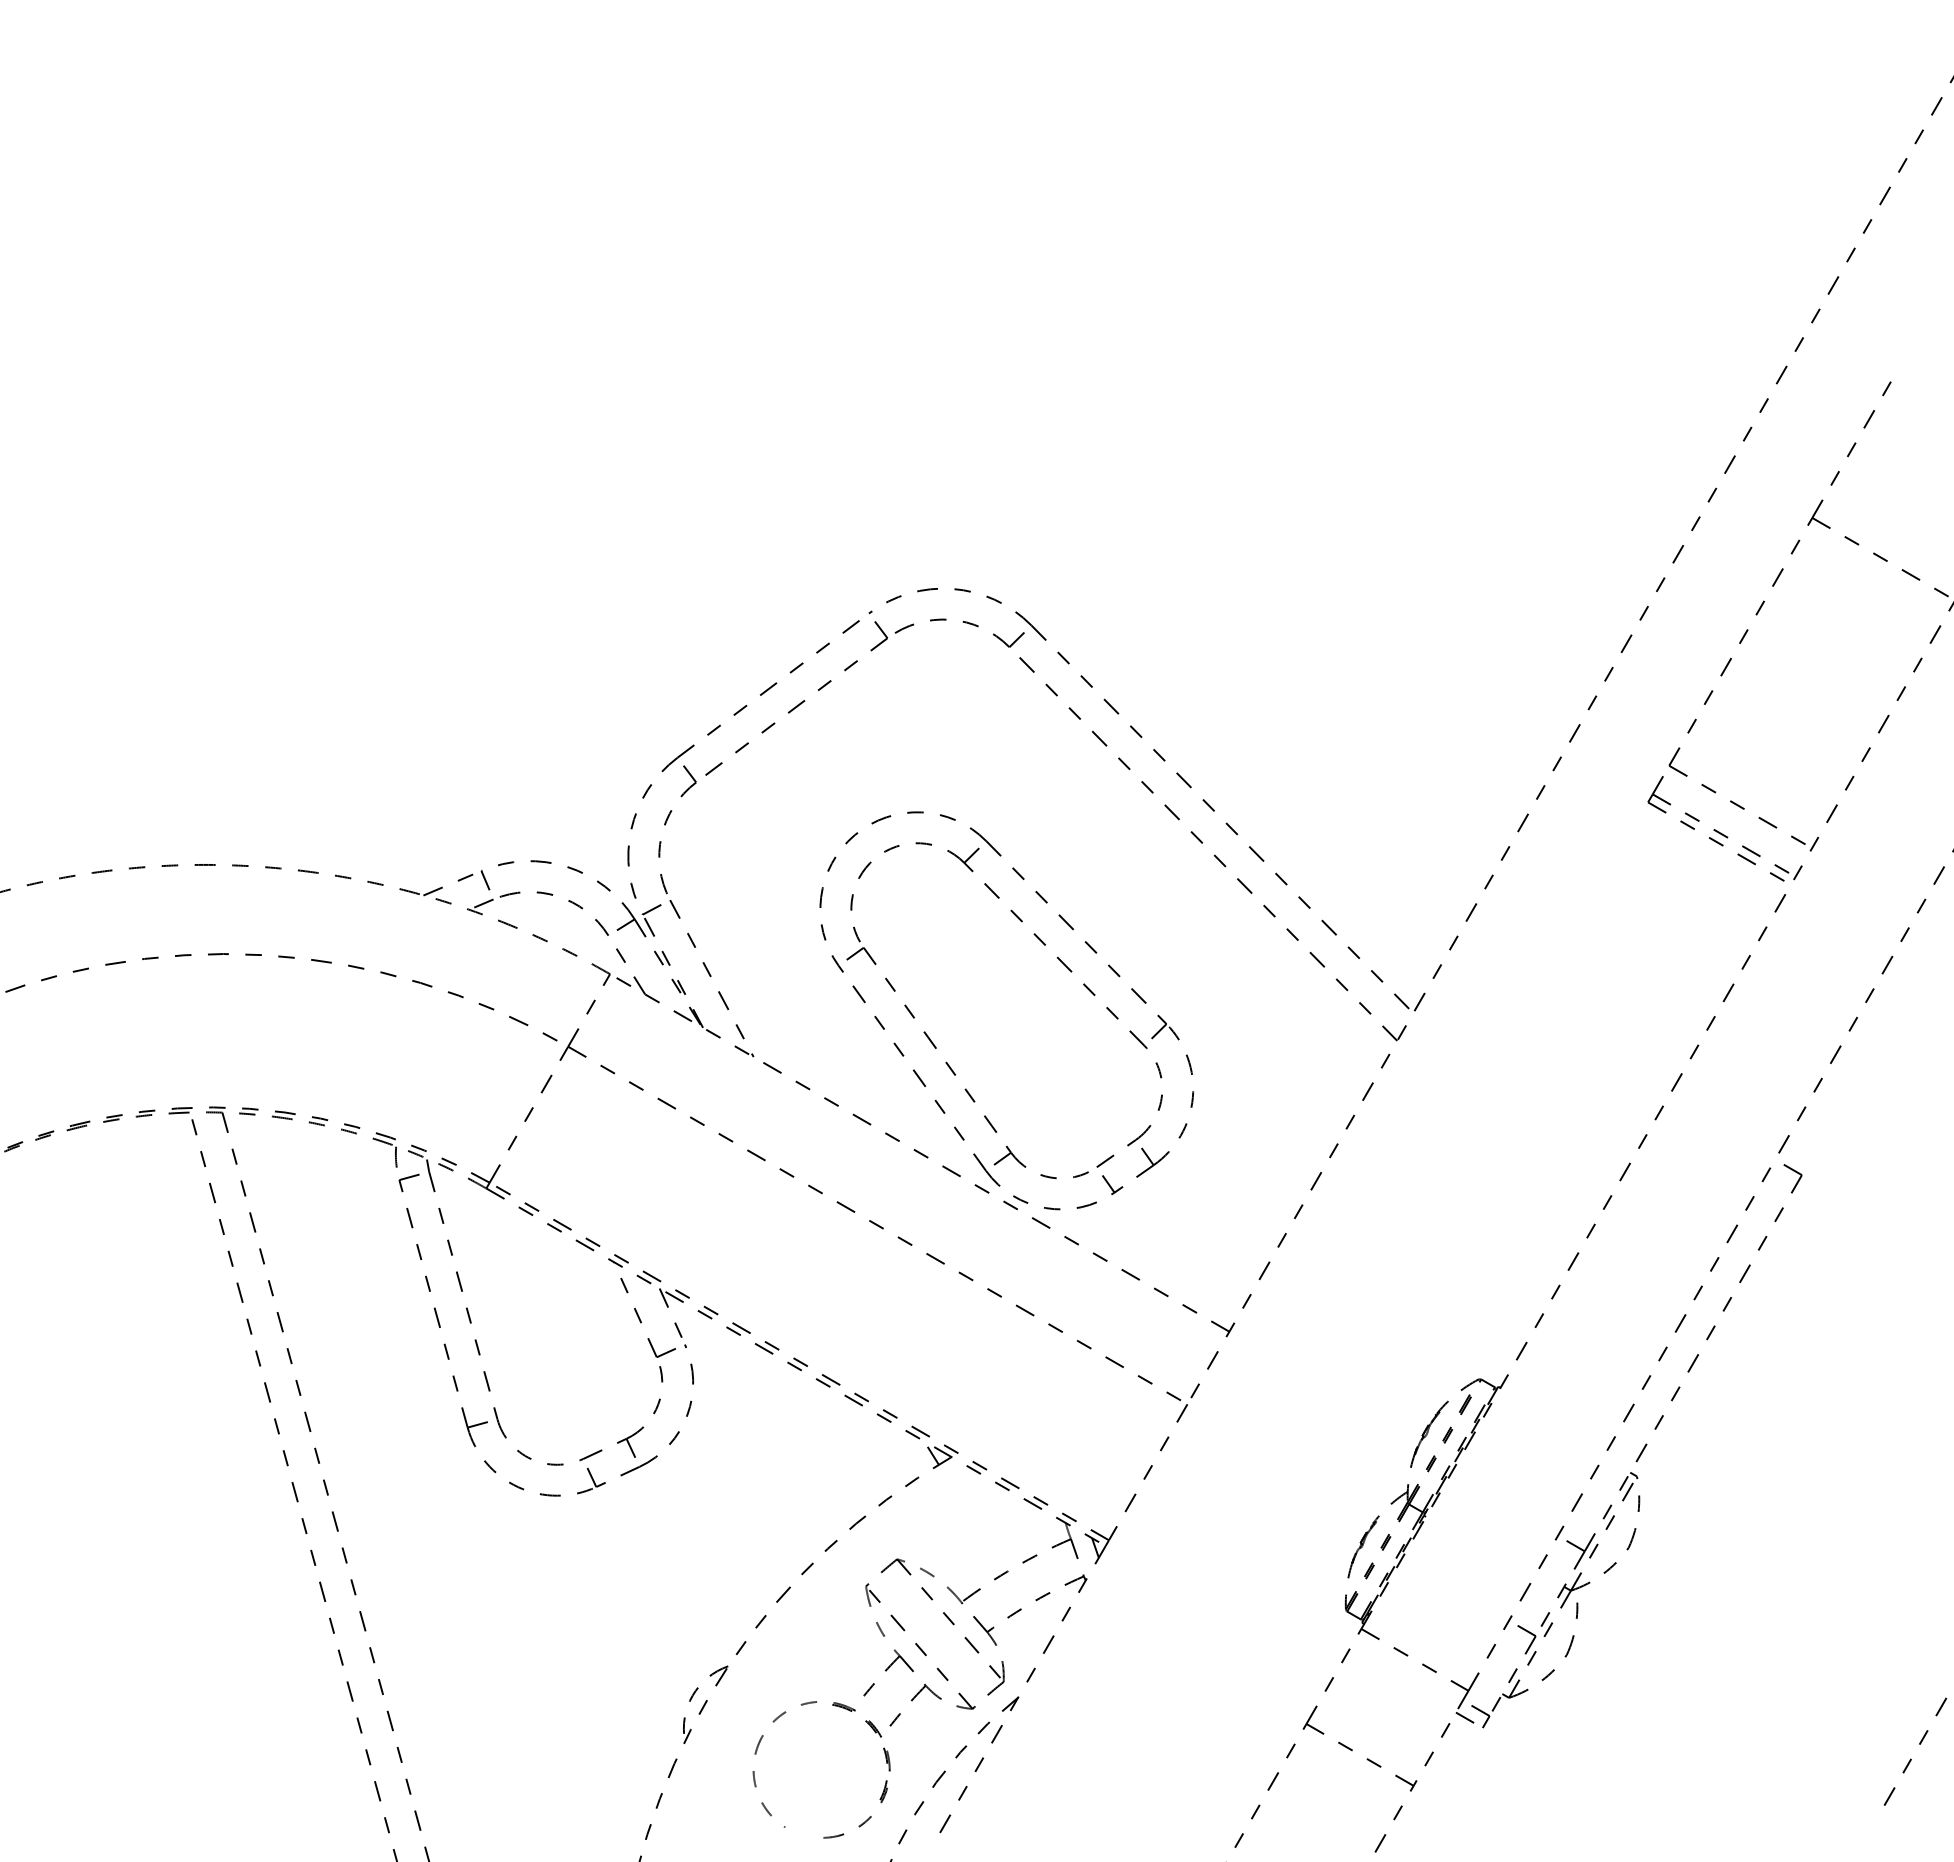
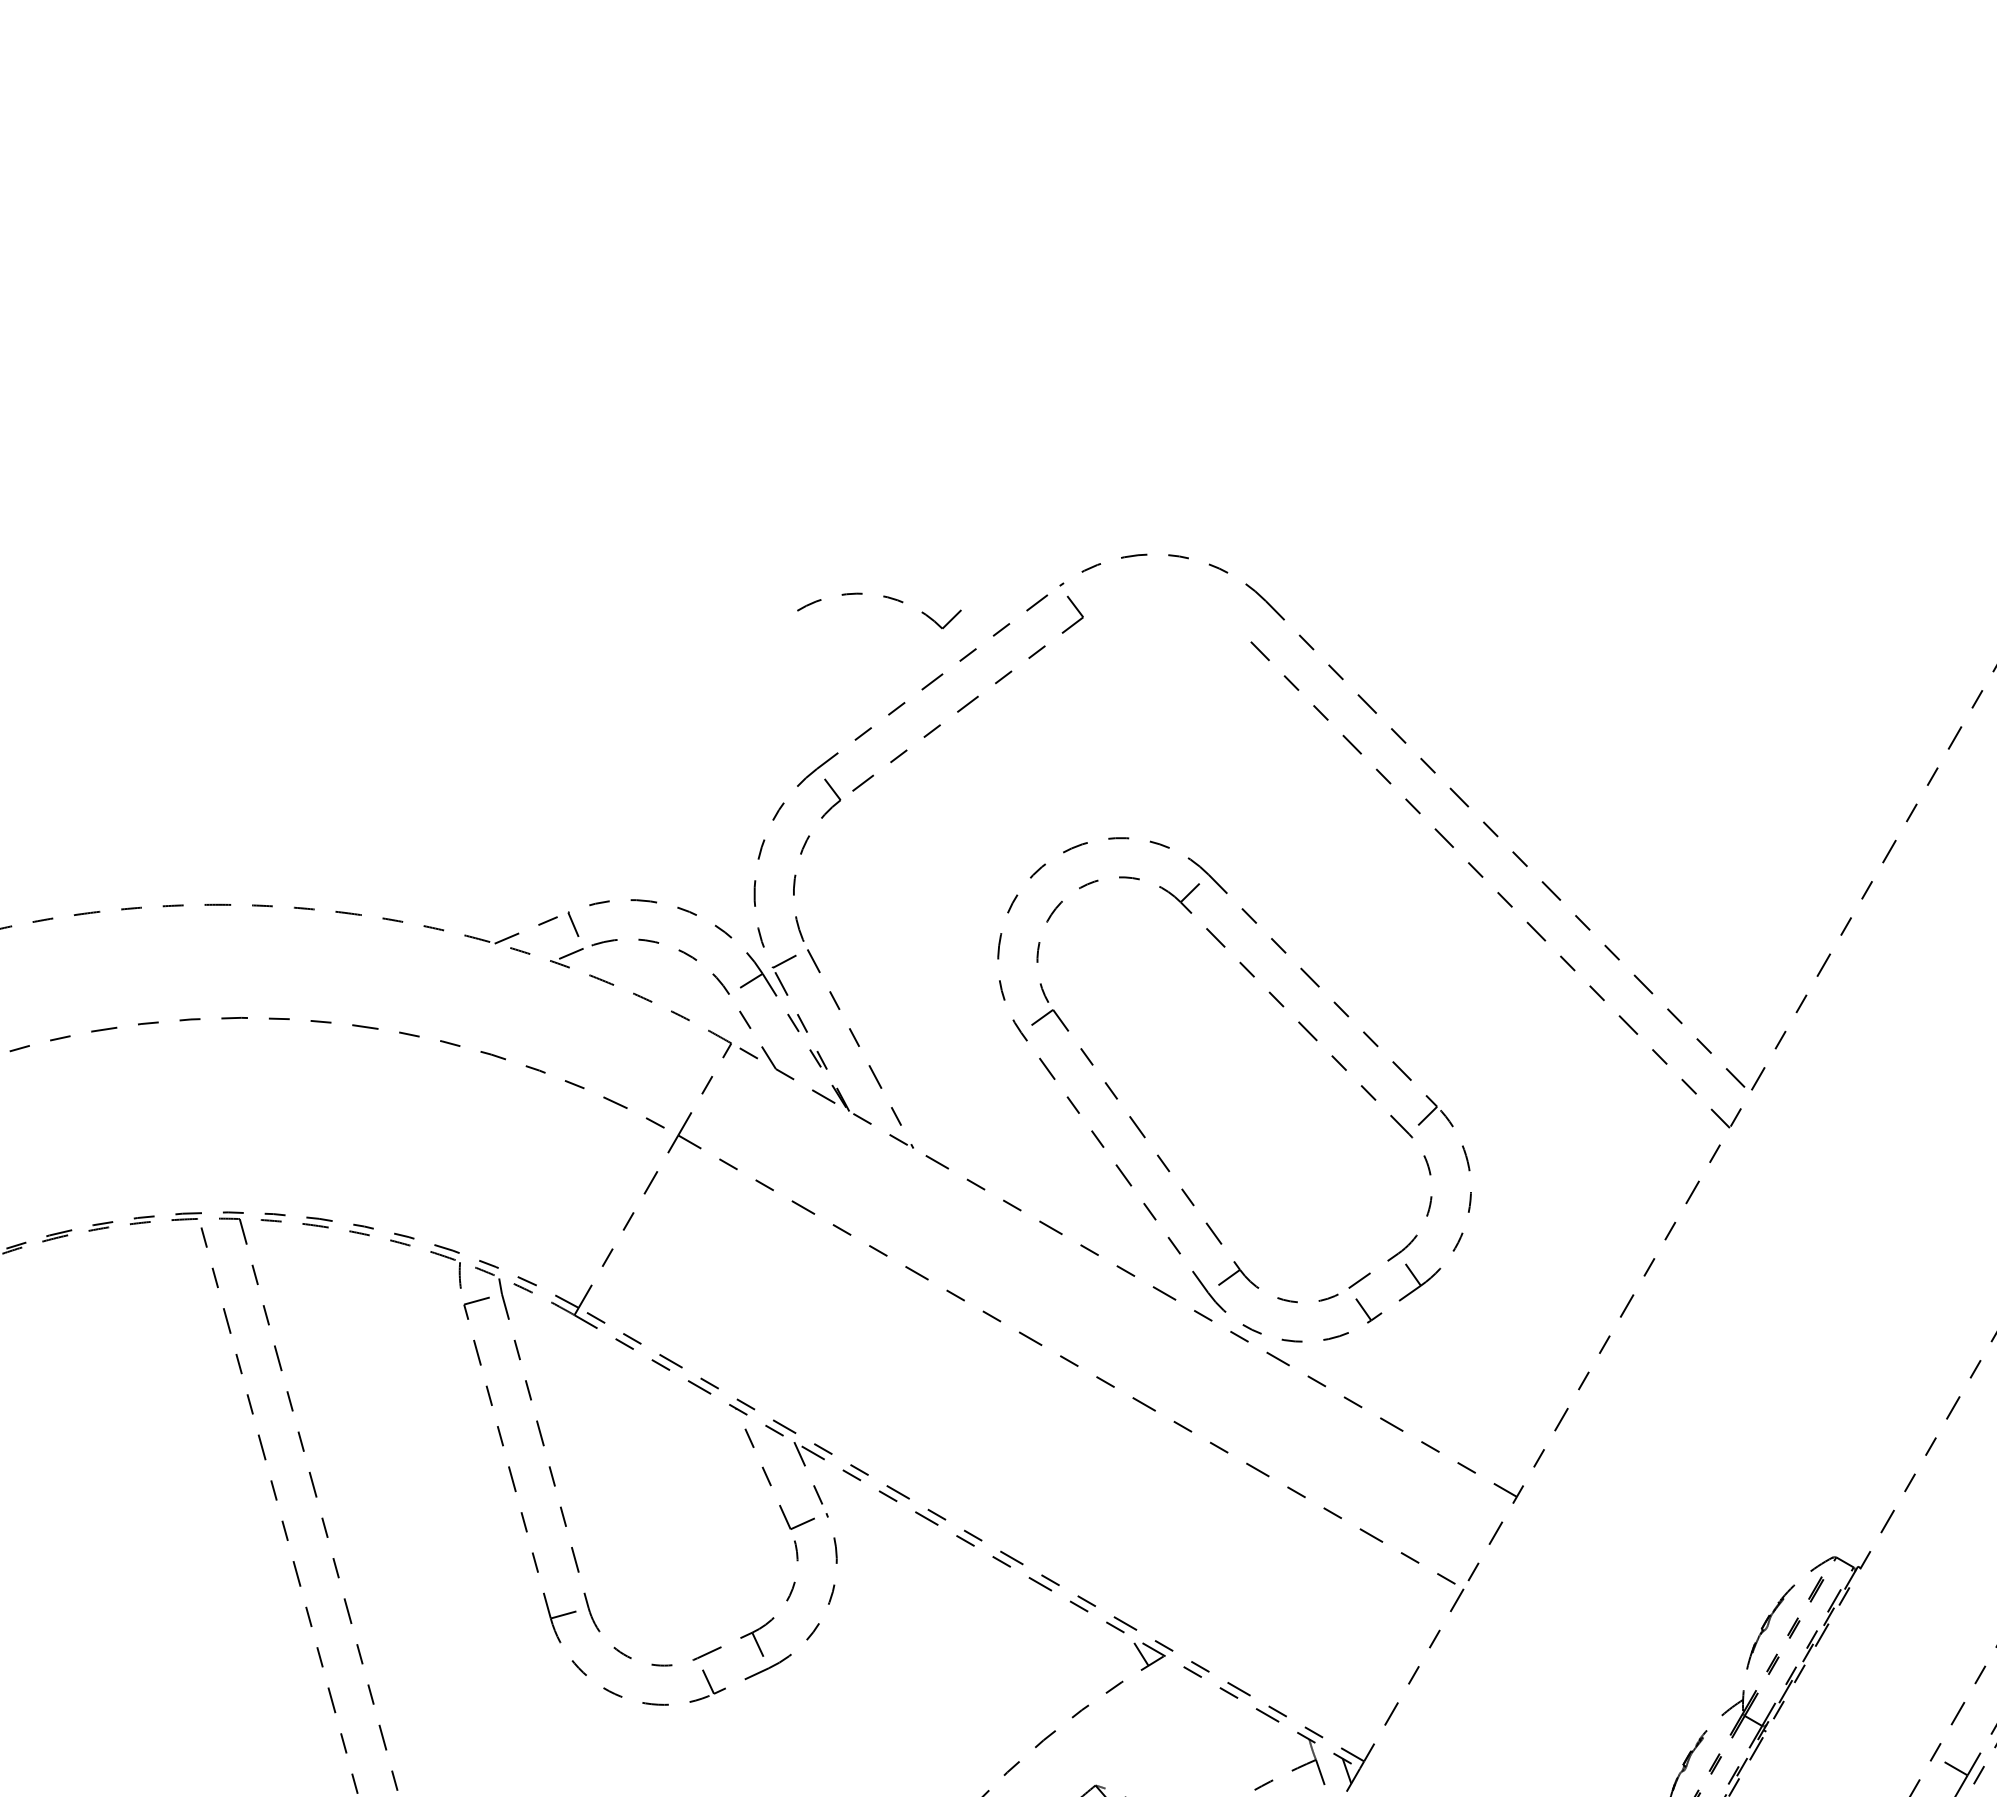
part: (962, 622) -> (882, 597), moved

